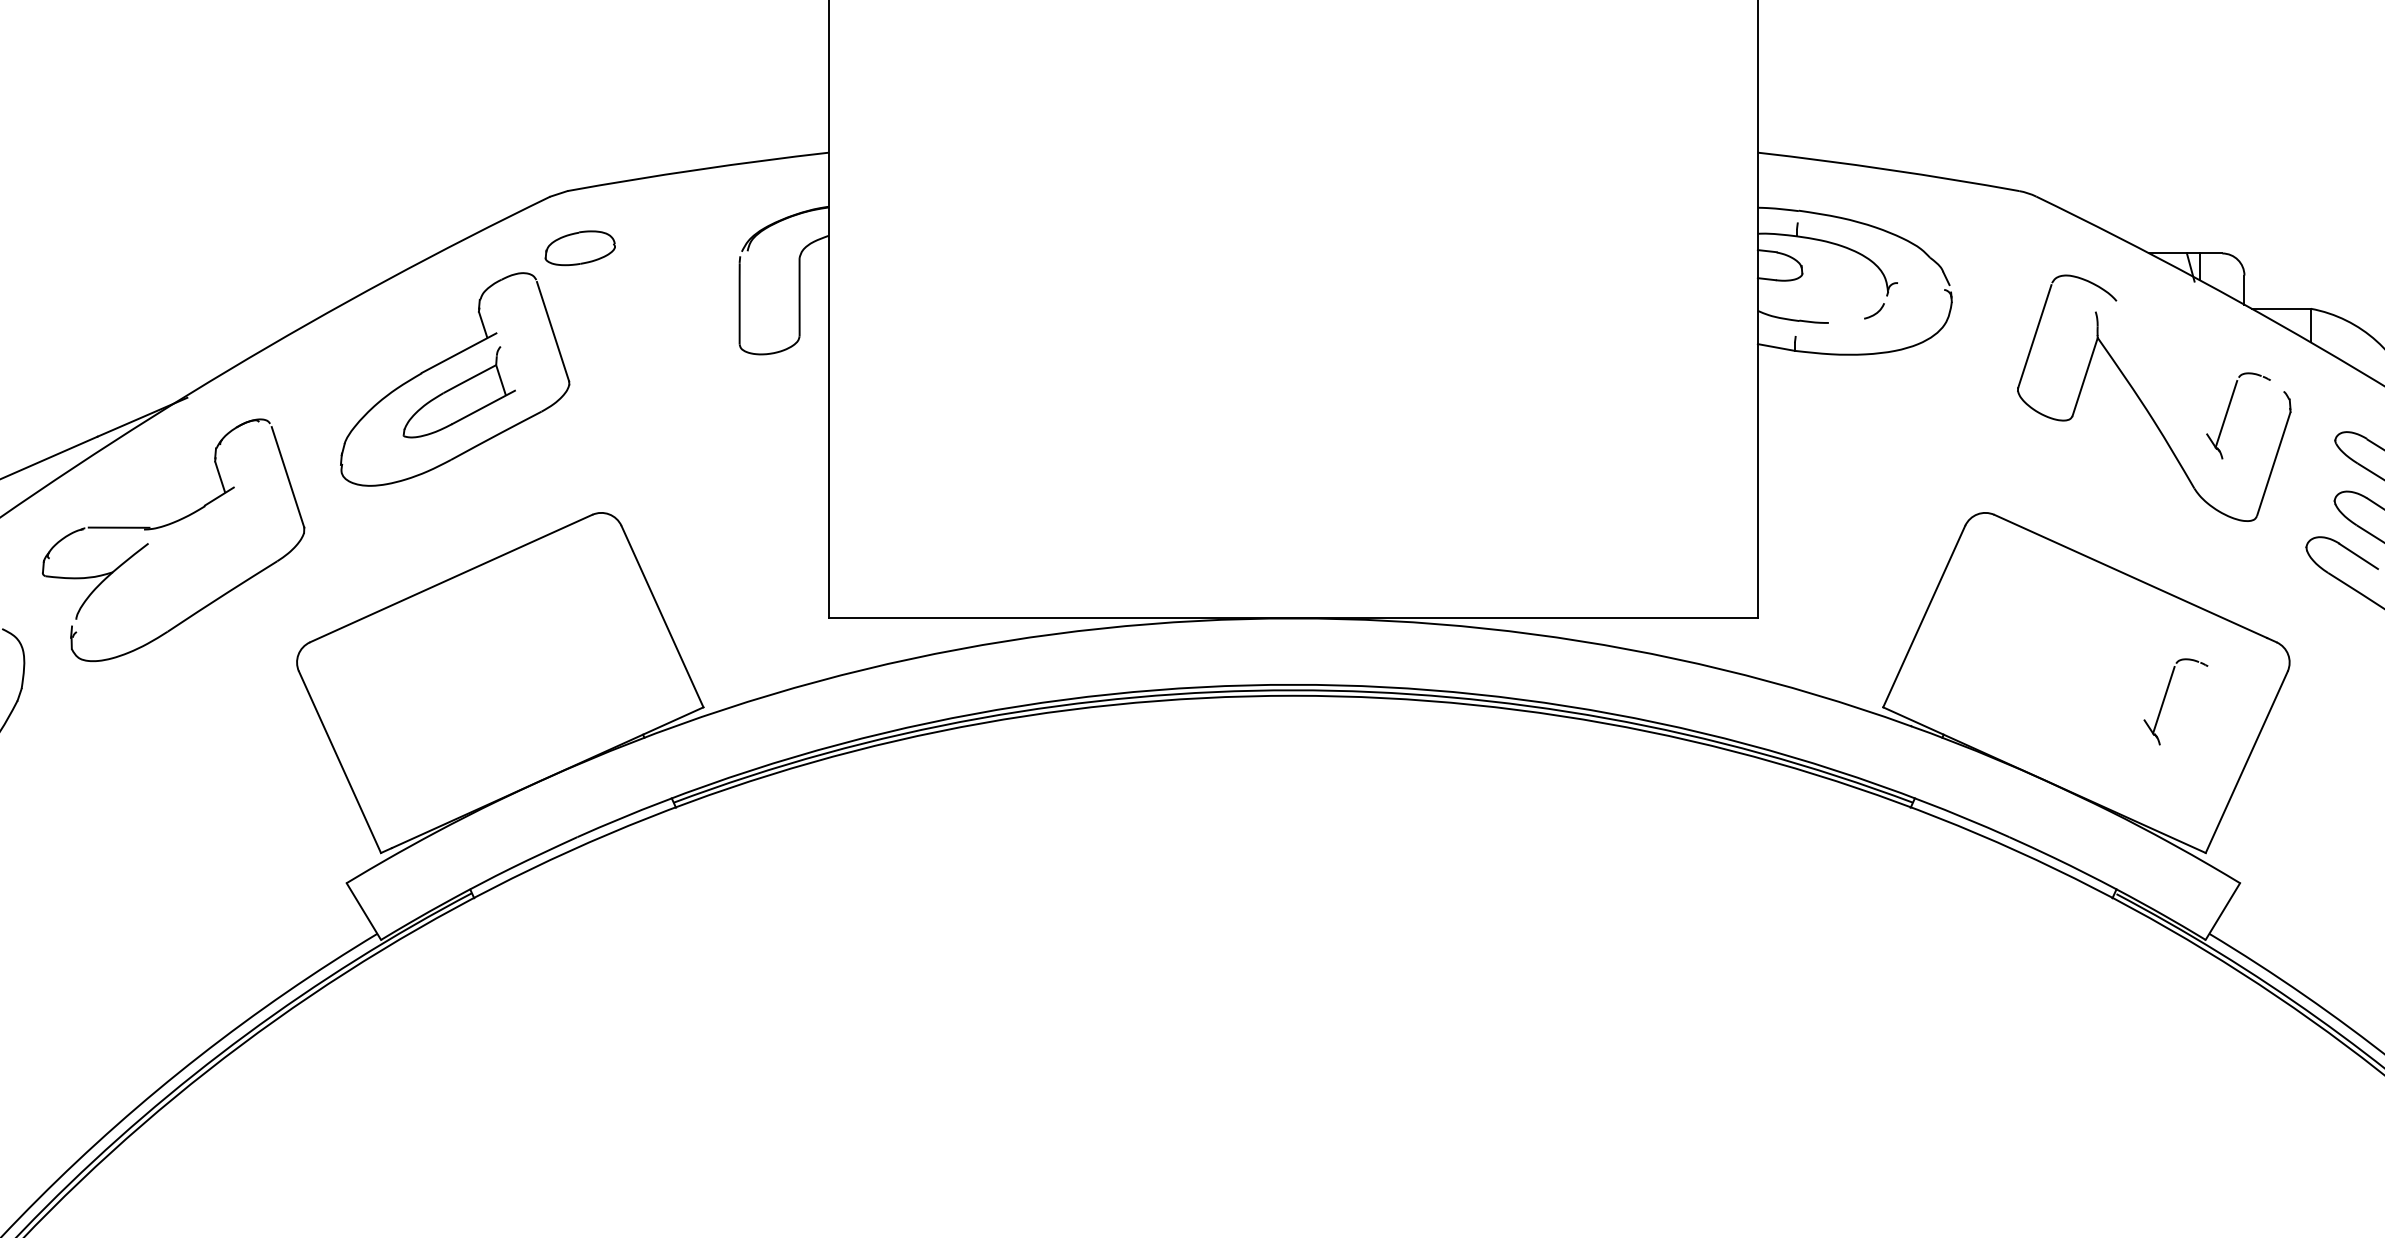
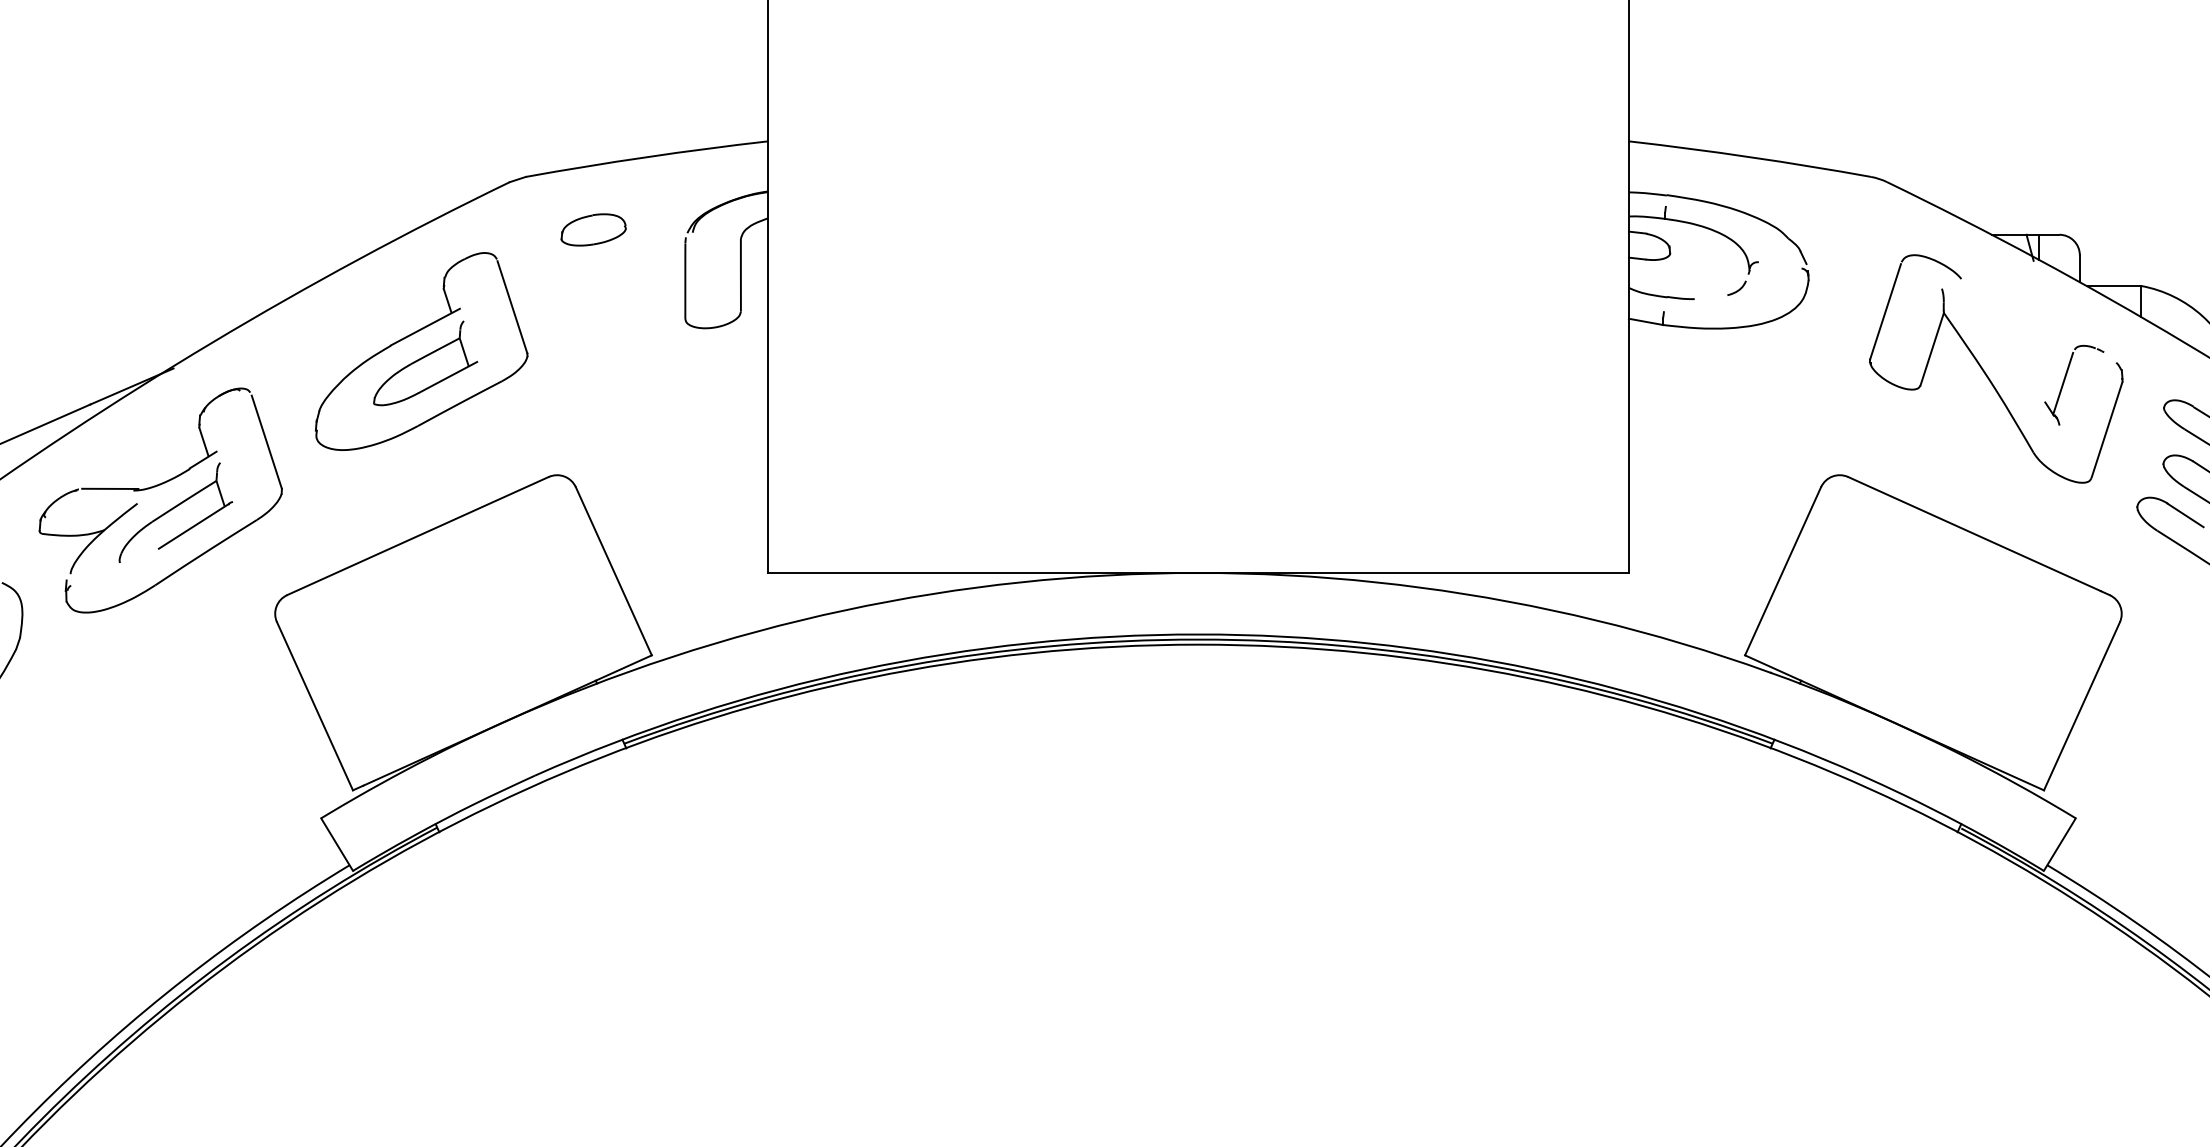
part: (580, 247) -> (593, 229), moved
part: (189, 553) -> (175, 512), added
part: (2166, 696) -> (2007, 645), removed

